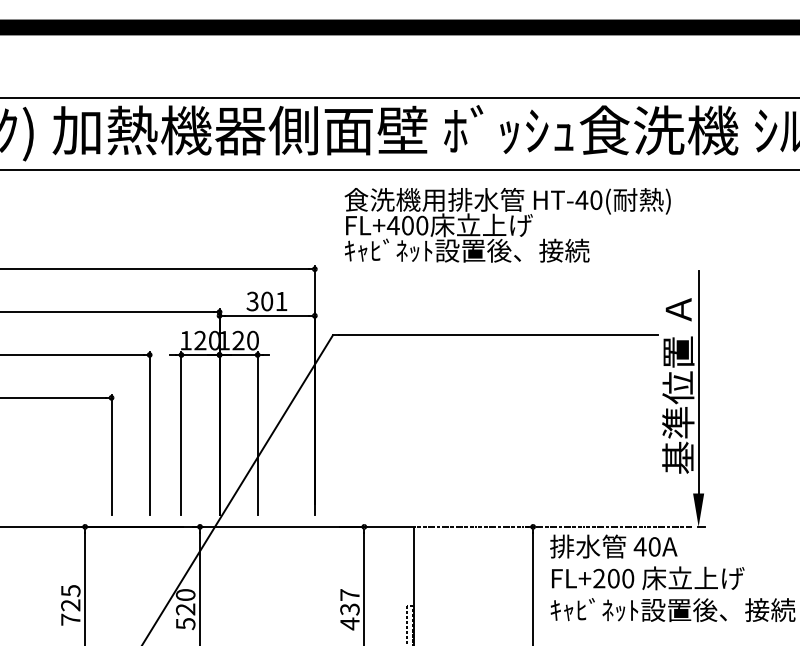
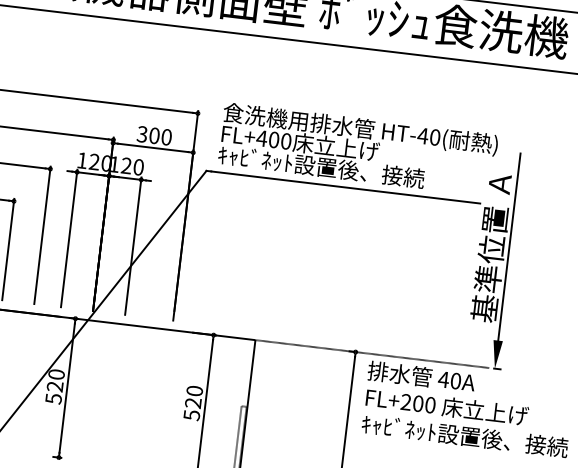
text: (507, 225) -> (357, 149), moved
text: (281, 301) -> (166, 137), 301 -> 300
text: (349, 609) -> (192, 403), 437 -> 520

